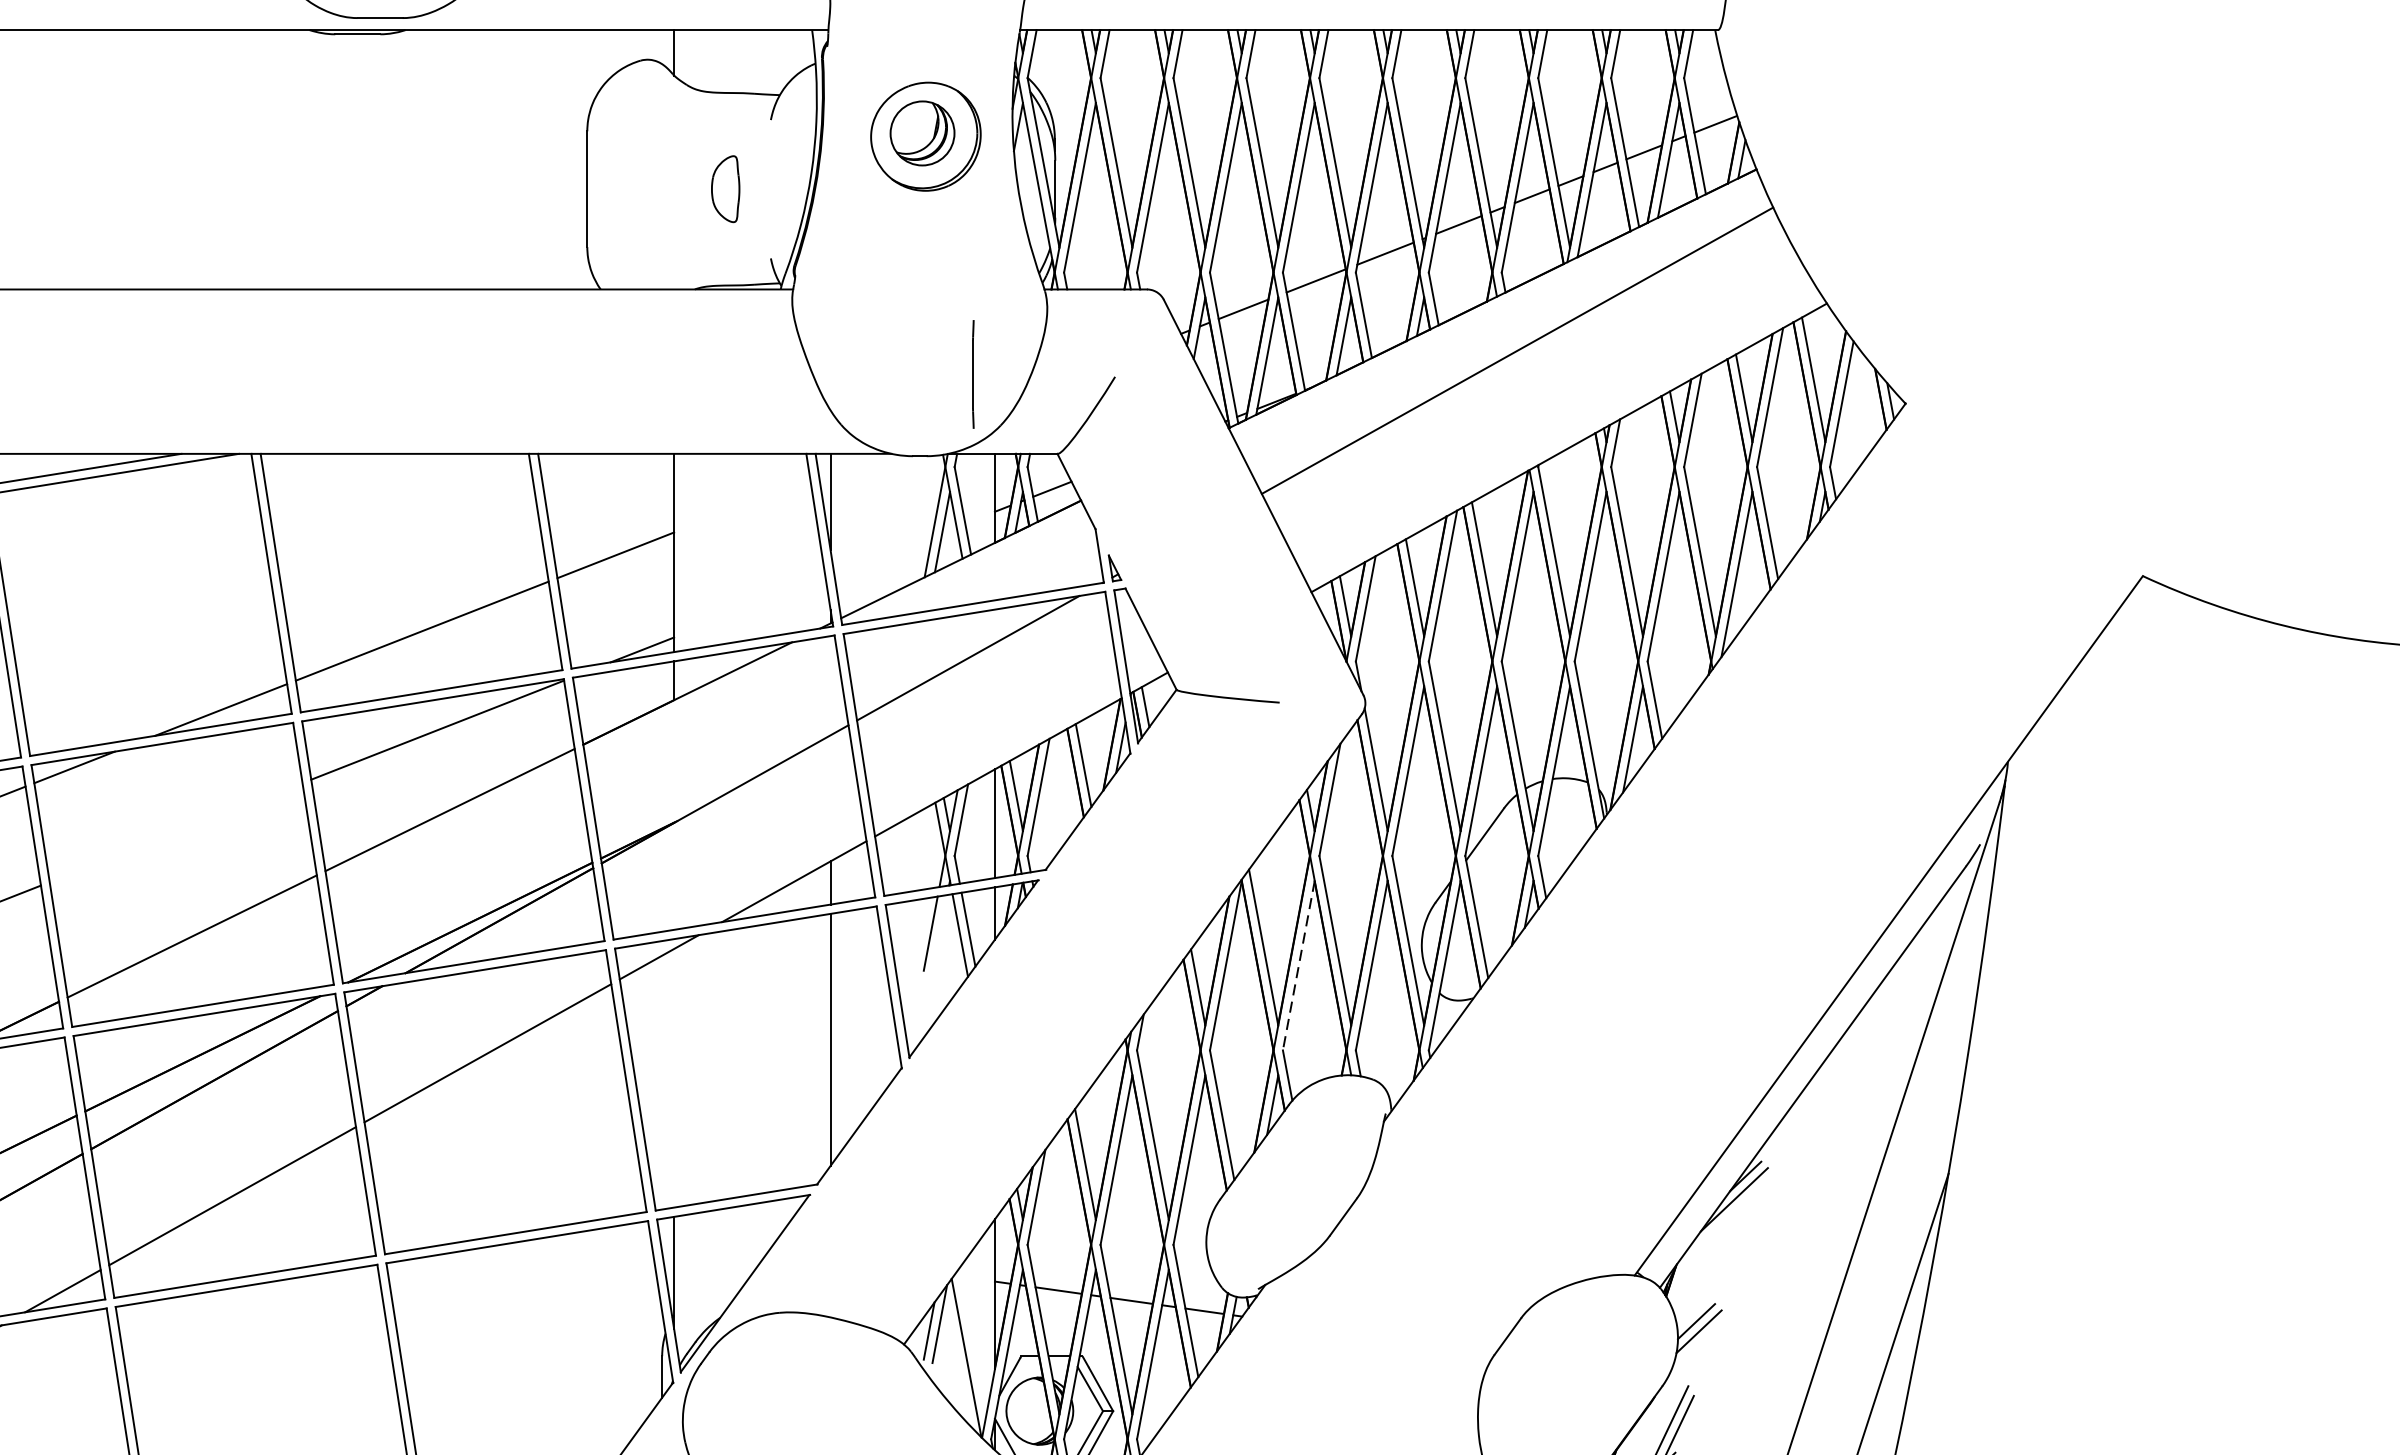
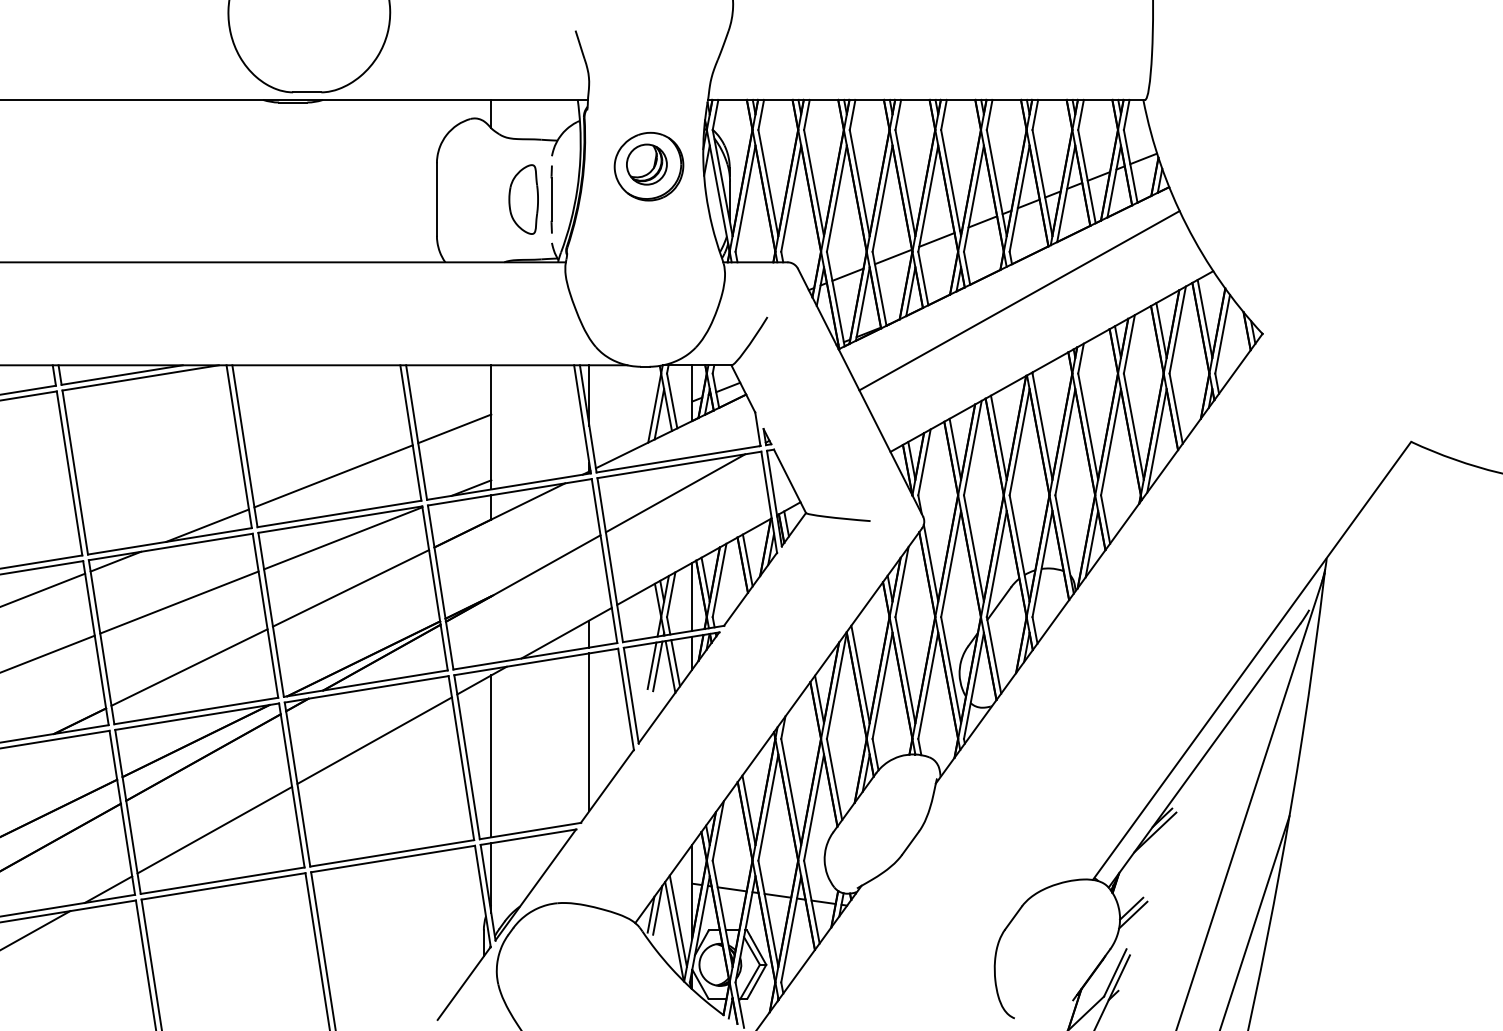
part: (725, 189) -> (523, 199), size x1.67
line: (972, 374) -> (551, 199), moved
line: (176, 832) -> (179, 602), added
line: (939, 934) -> (657, 666), added
line: (1298, 966) -> (882, 686), dashed -> solid
line: (674, 1078) -> (491, 756), added
line: (971, 1340) -> (677, 920), added

